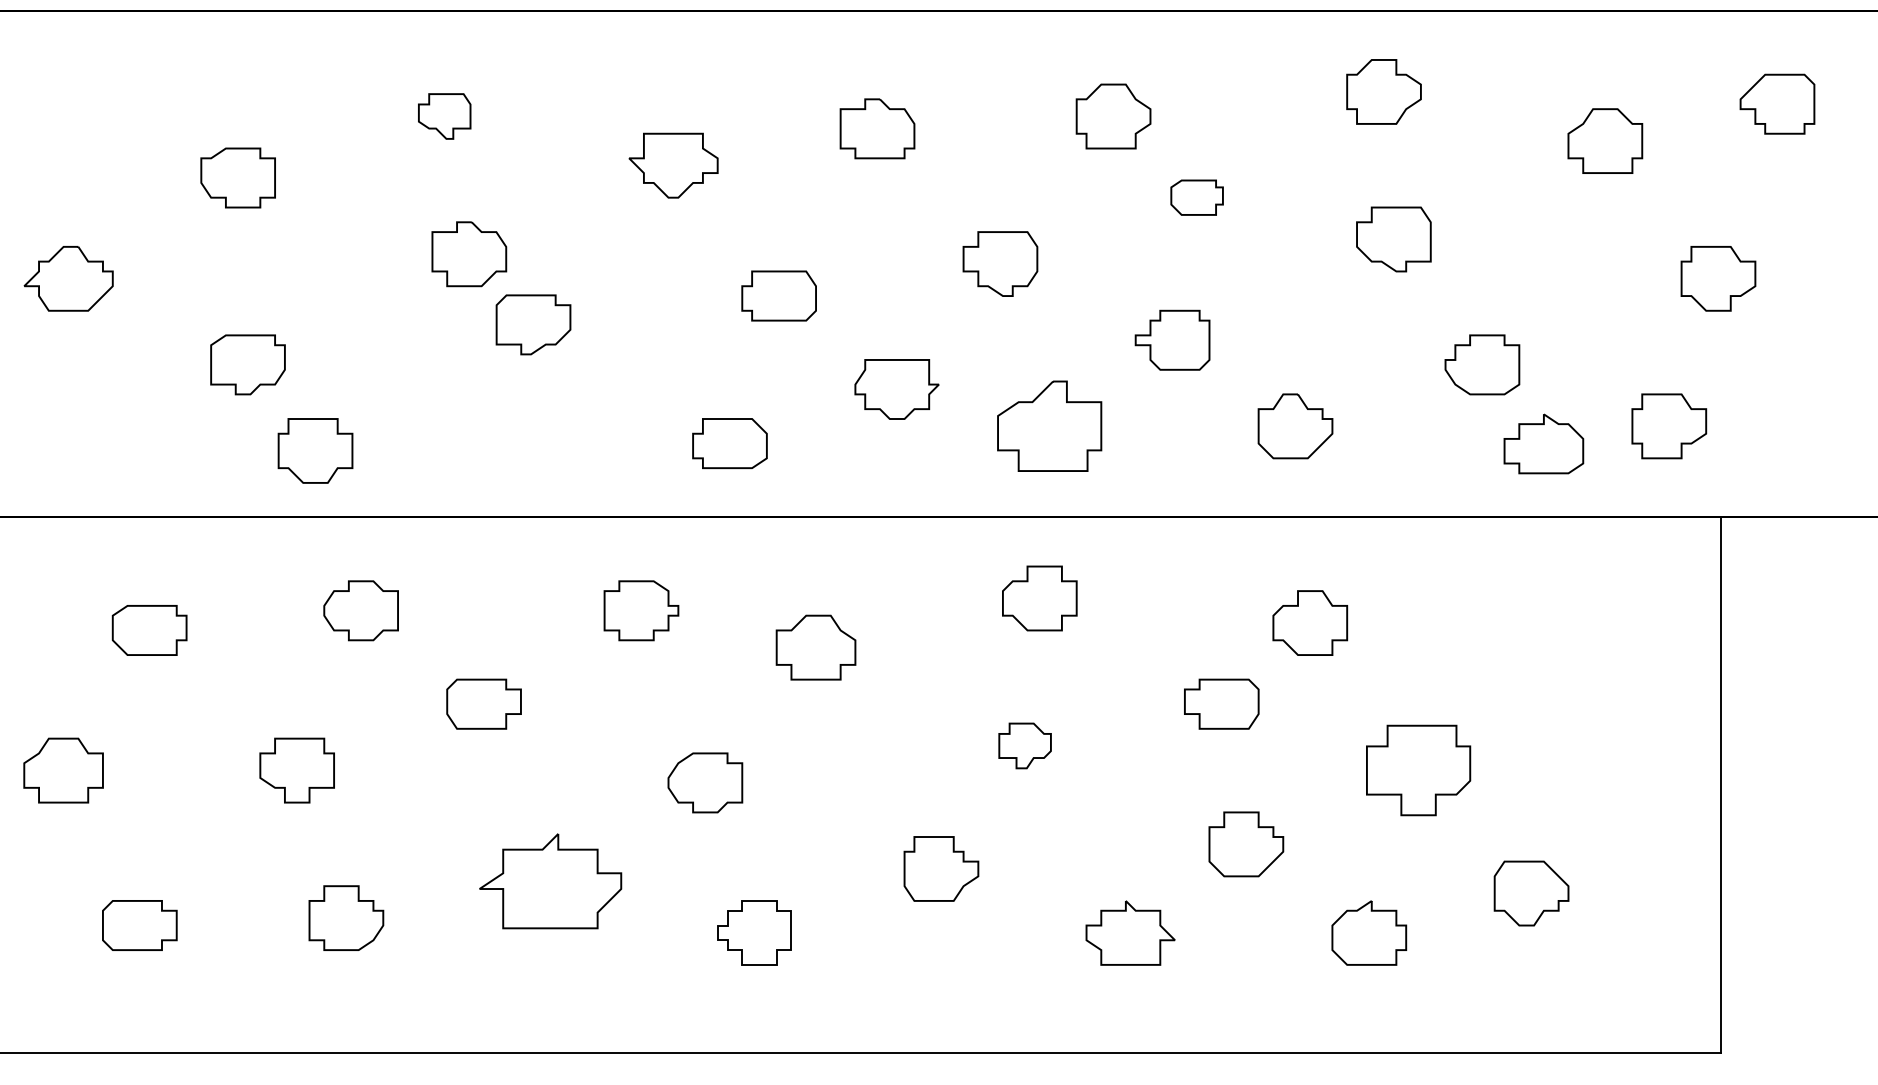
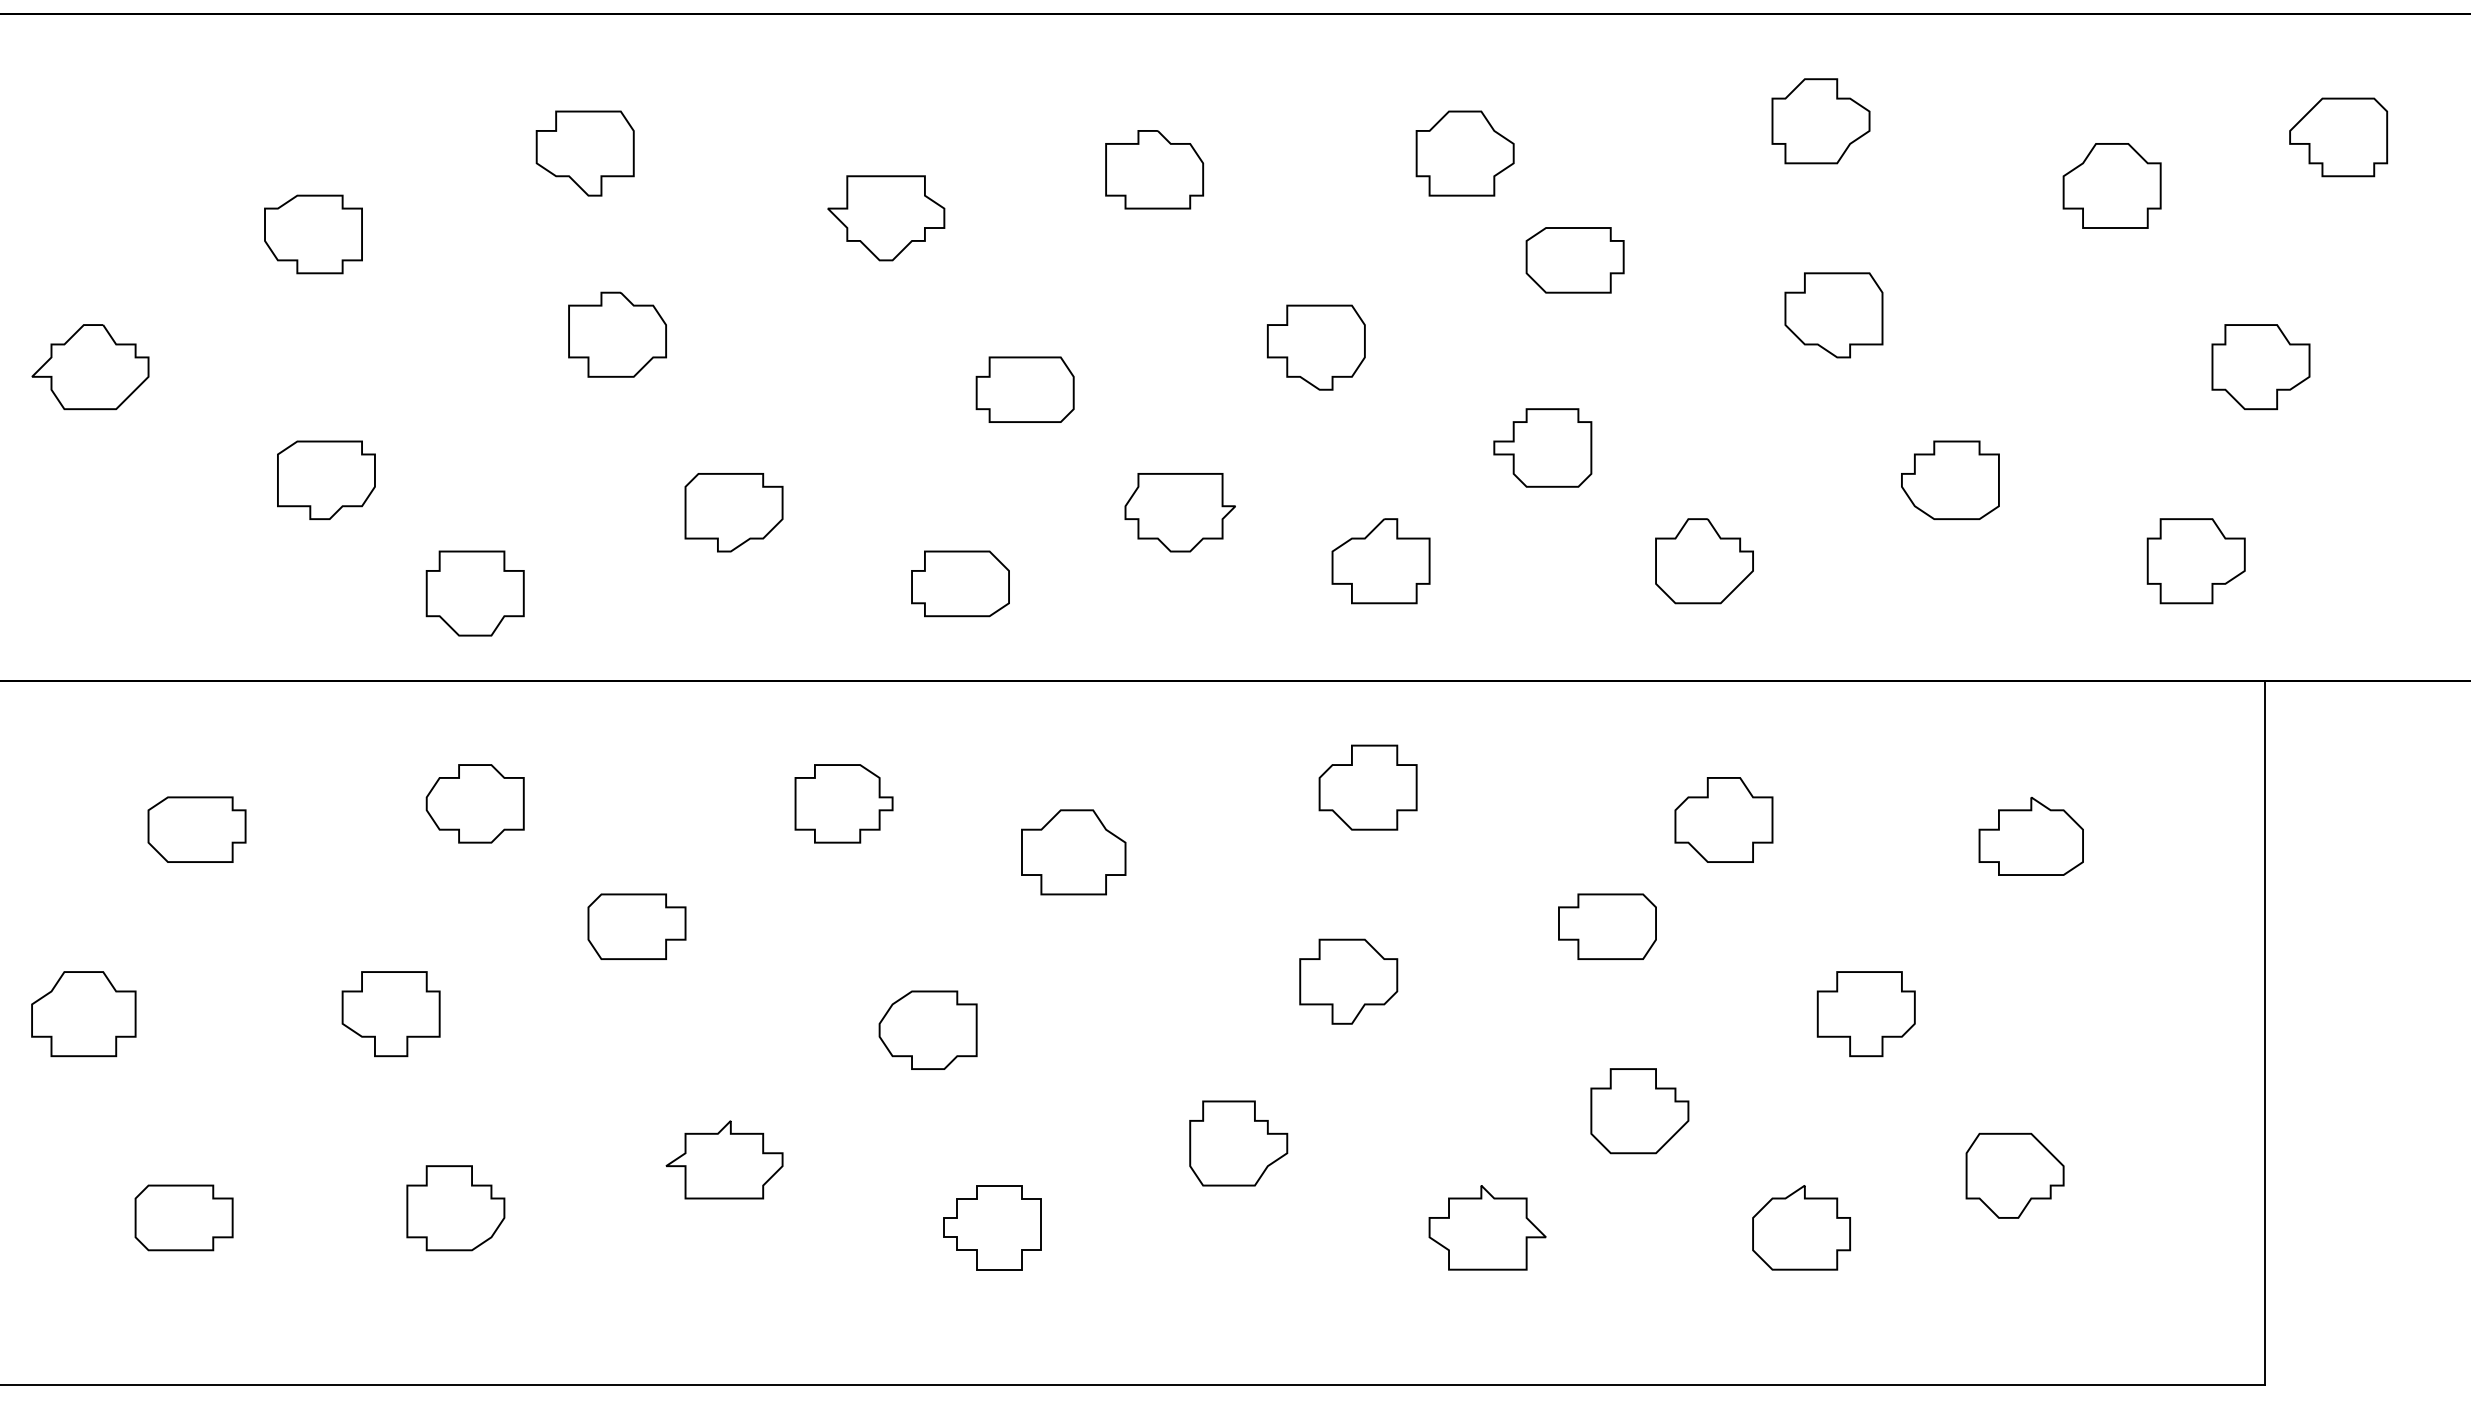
part: (444, 116) -> (584, 153), size x1.43
part: (1196, 197) -> (1574, 260), size x1.43
part: (533, 324) -> (733, 512), moved
part: (1049, 426) -> (1380, 561), size x0.71
part: (1543, 444) -> (2030, 836), moved
part: (314, 450) -> (474, 593), moved
part: (1024, 745) -> (1348, 981), size x1.43
part: (1417, 770) -> (1865, 1014), size x0.71
part: (550, 881) -> (724, 1159), size x0.62

